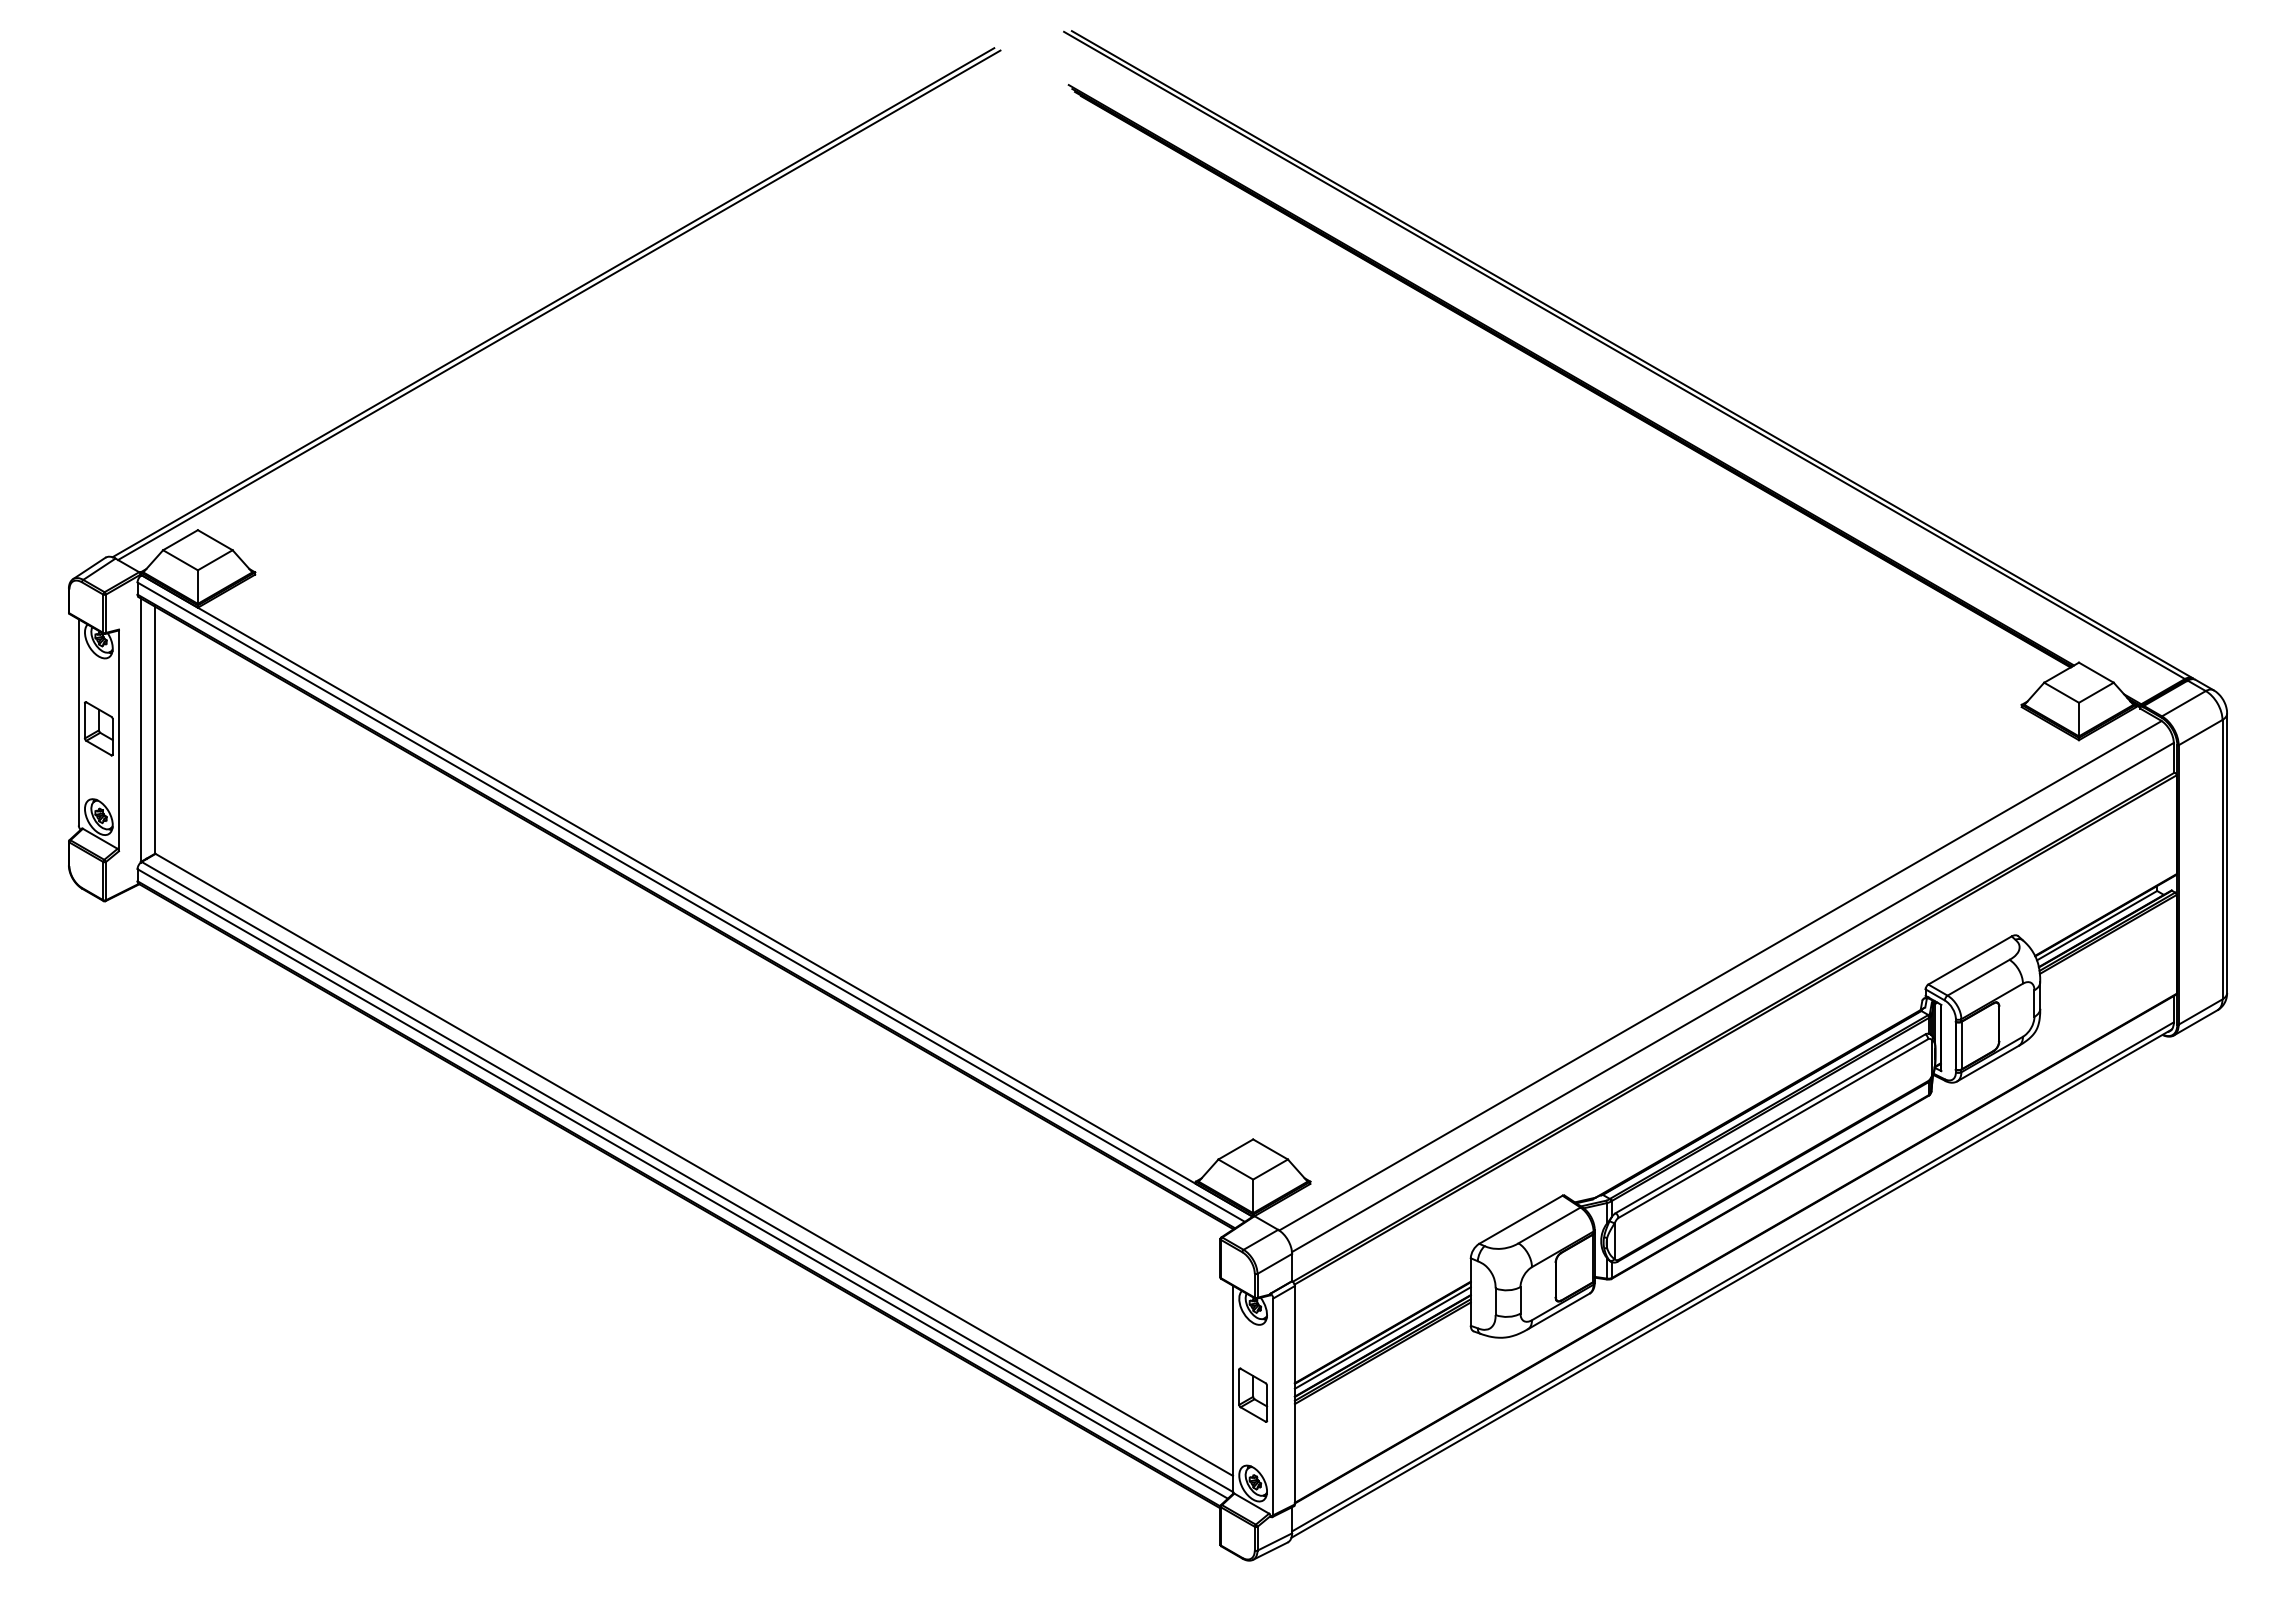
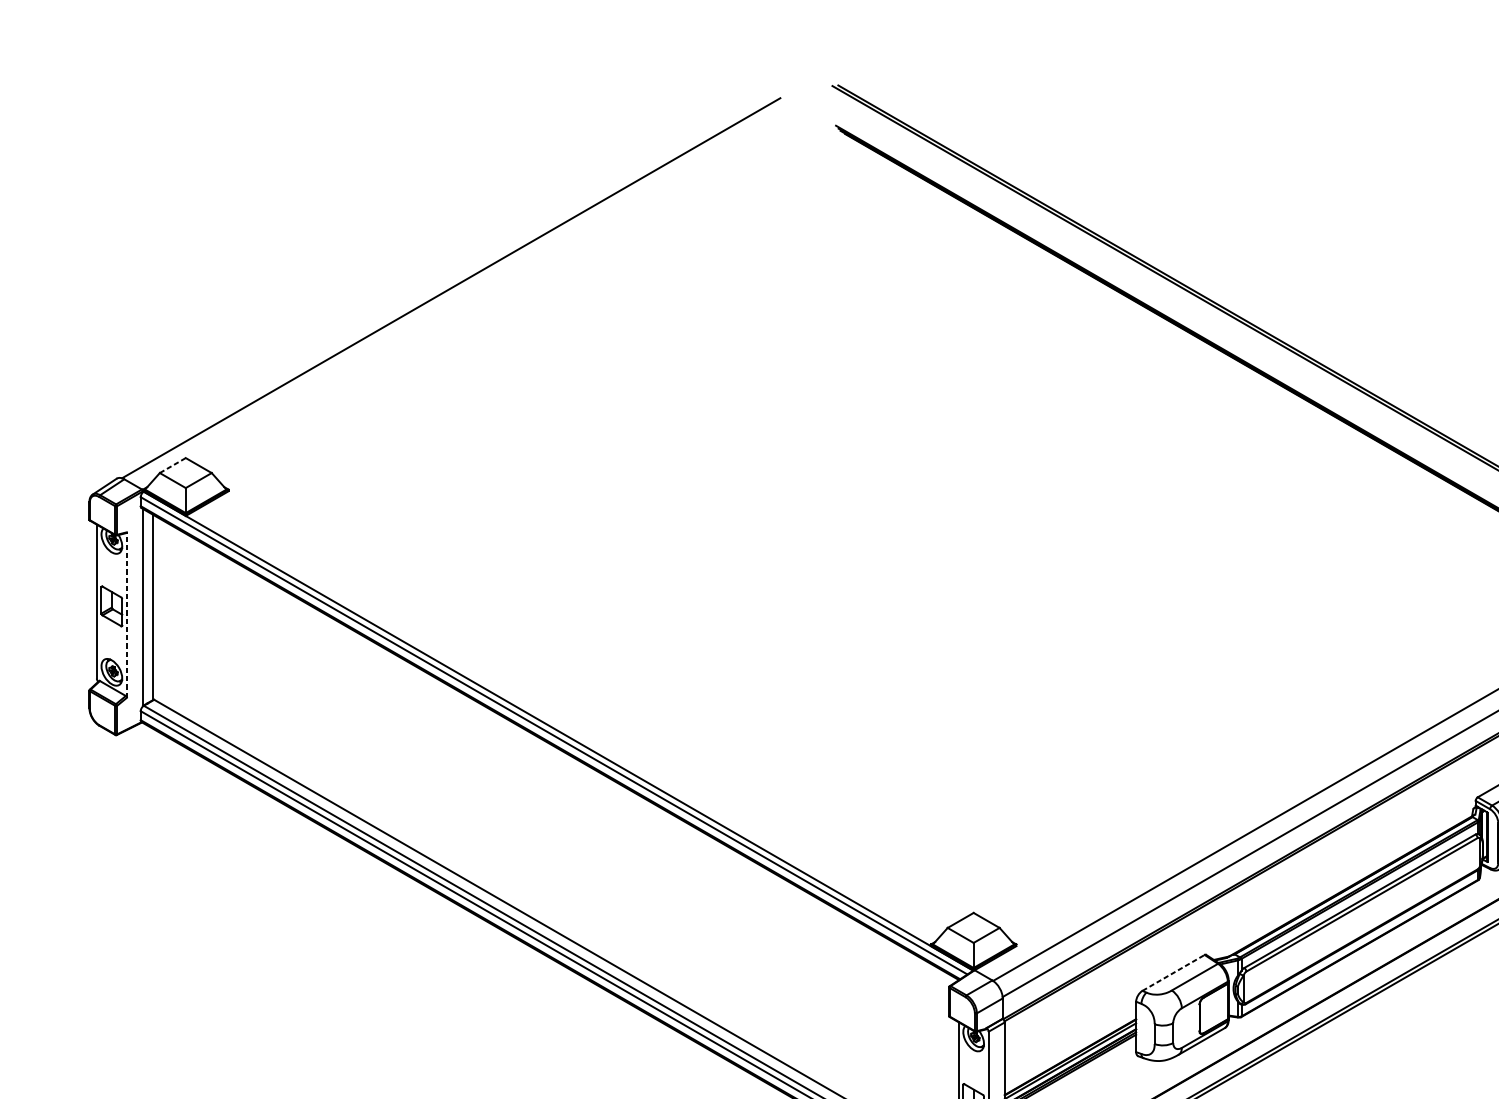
line: (559, 305) -> (455, 290), removed
line: (180, 539) -> (172, 465), solid -> dashed
line: (119, 740) -> (127, 615), solid -> dashed
line: (1521, 1219) -> (1174, 972), solid -> dashed

